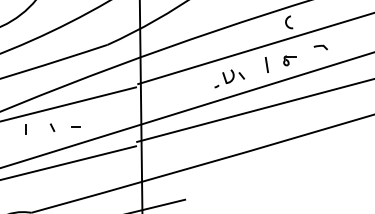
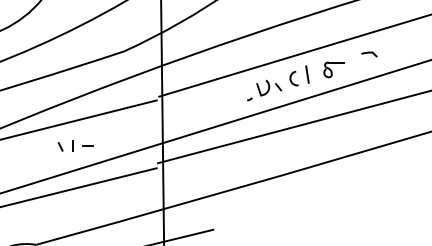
arc: (286, 22) -> (291, 78), moved
part: (289, 60) -> (333, 69), size x1.43
line: (26, 129) -> (72, 145), moved

